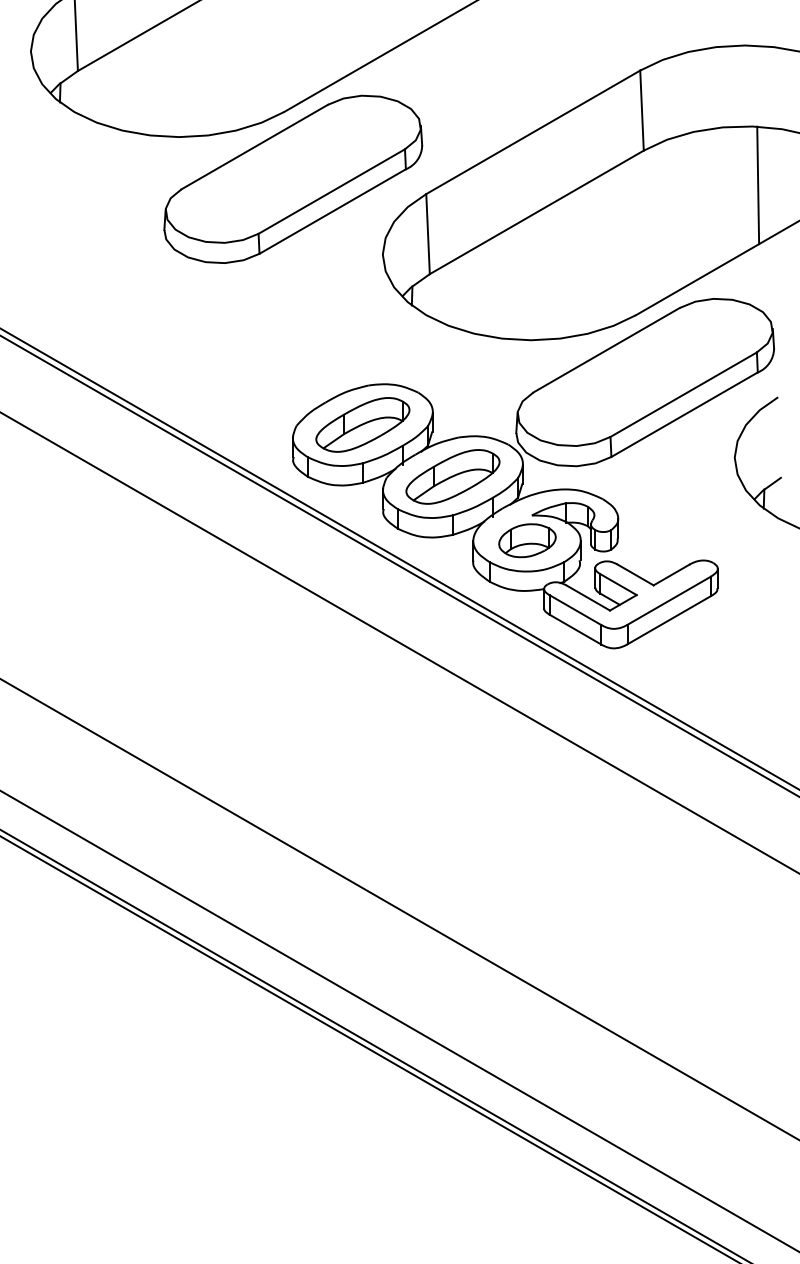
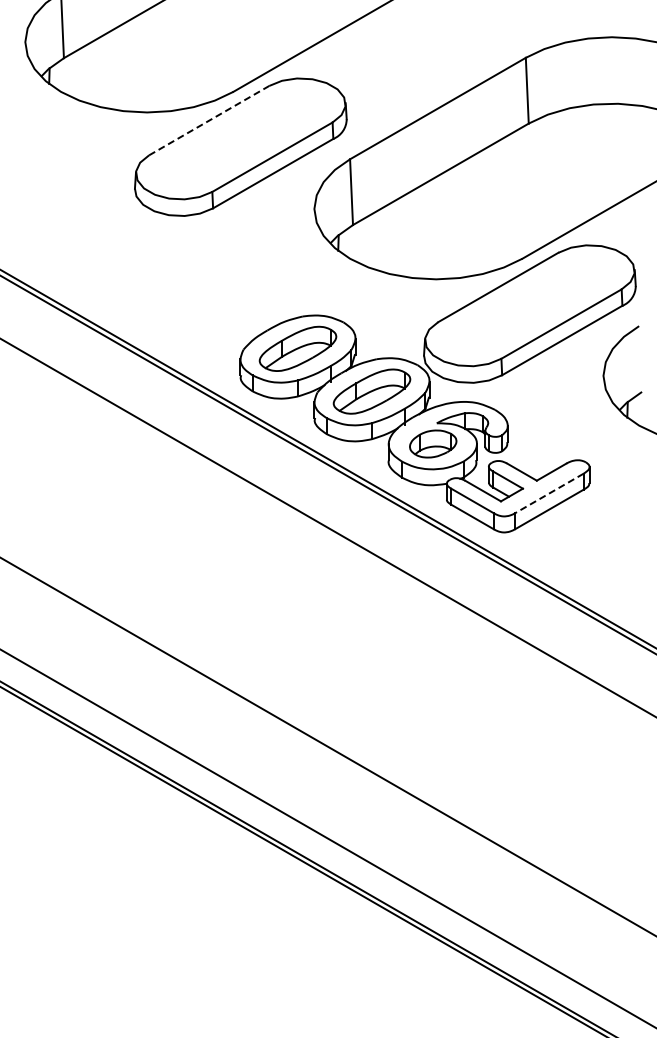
line: (255, 146) -> (209, 120), solid -> dashed
line: (757, 184) -> (622, 151), removed
line: (669, 600) -> (549, 493), solid -> dashed

